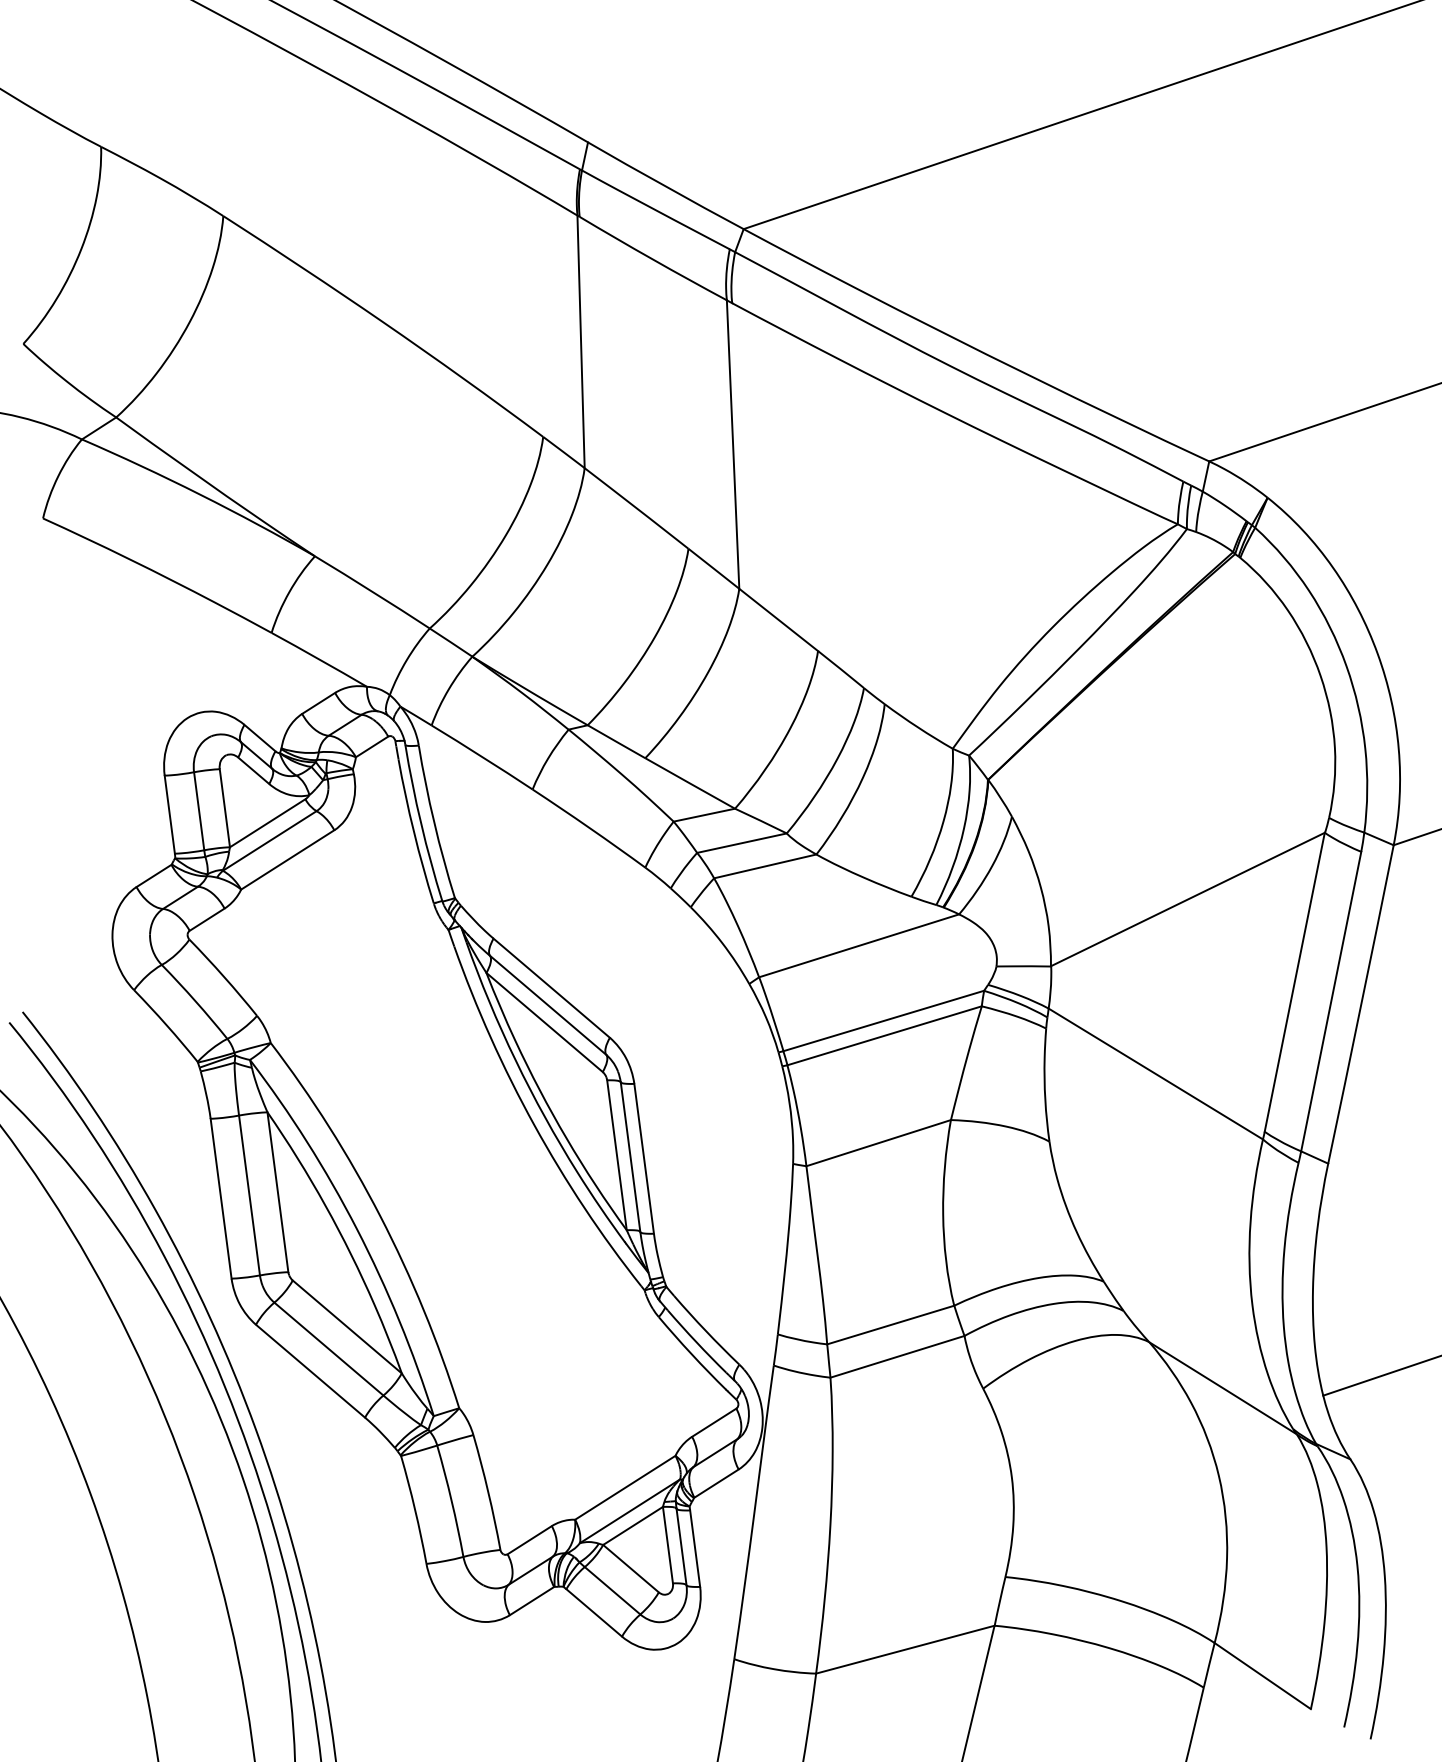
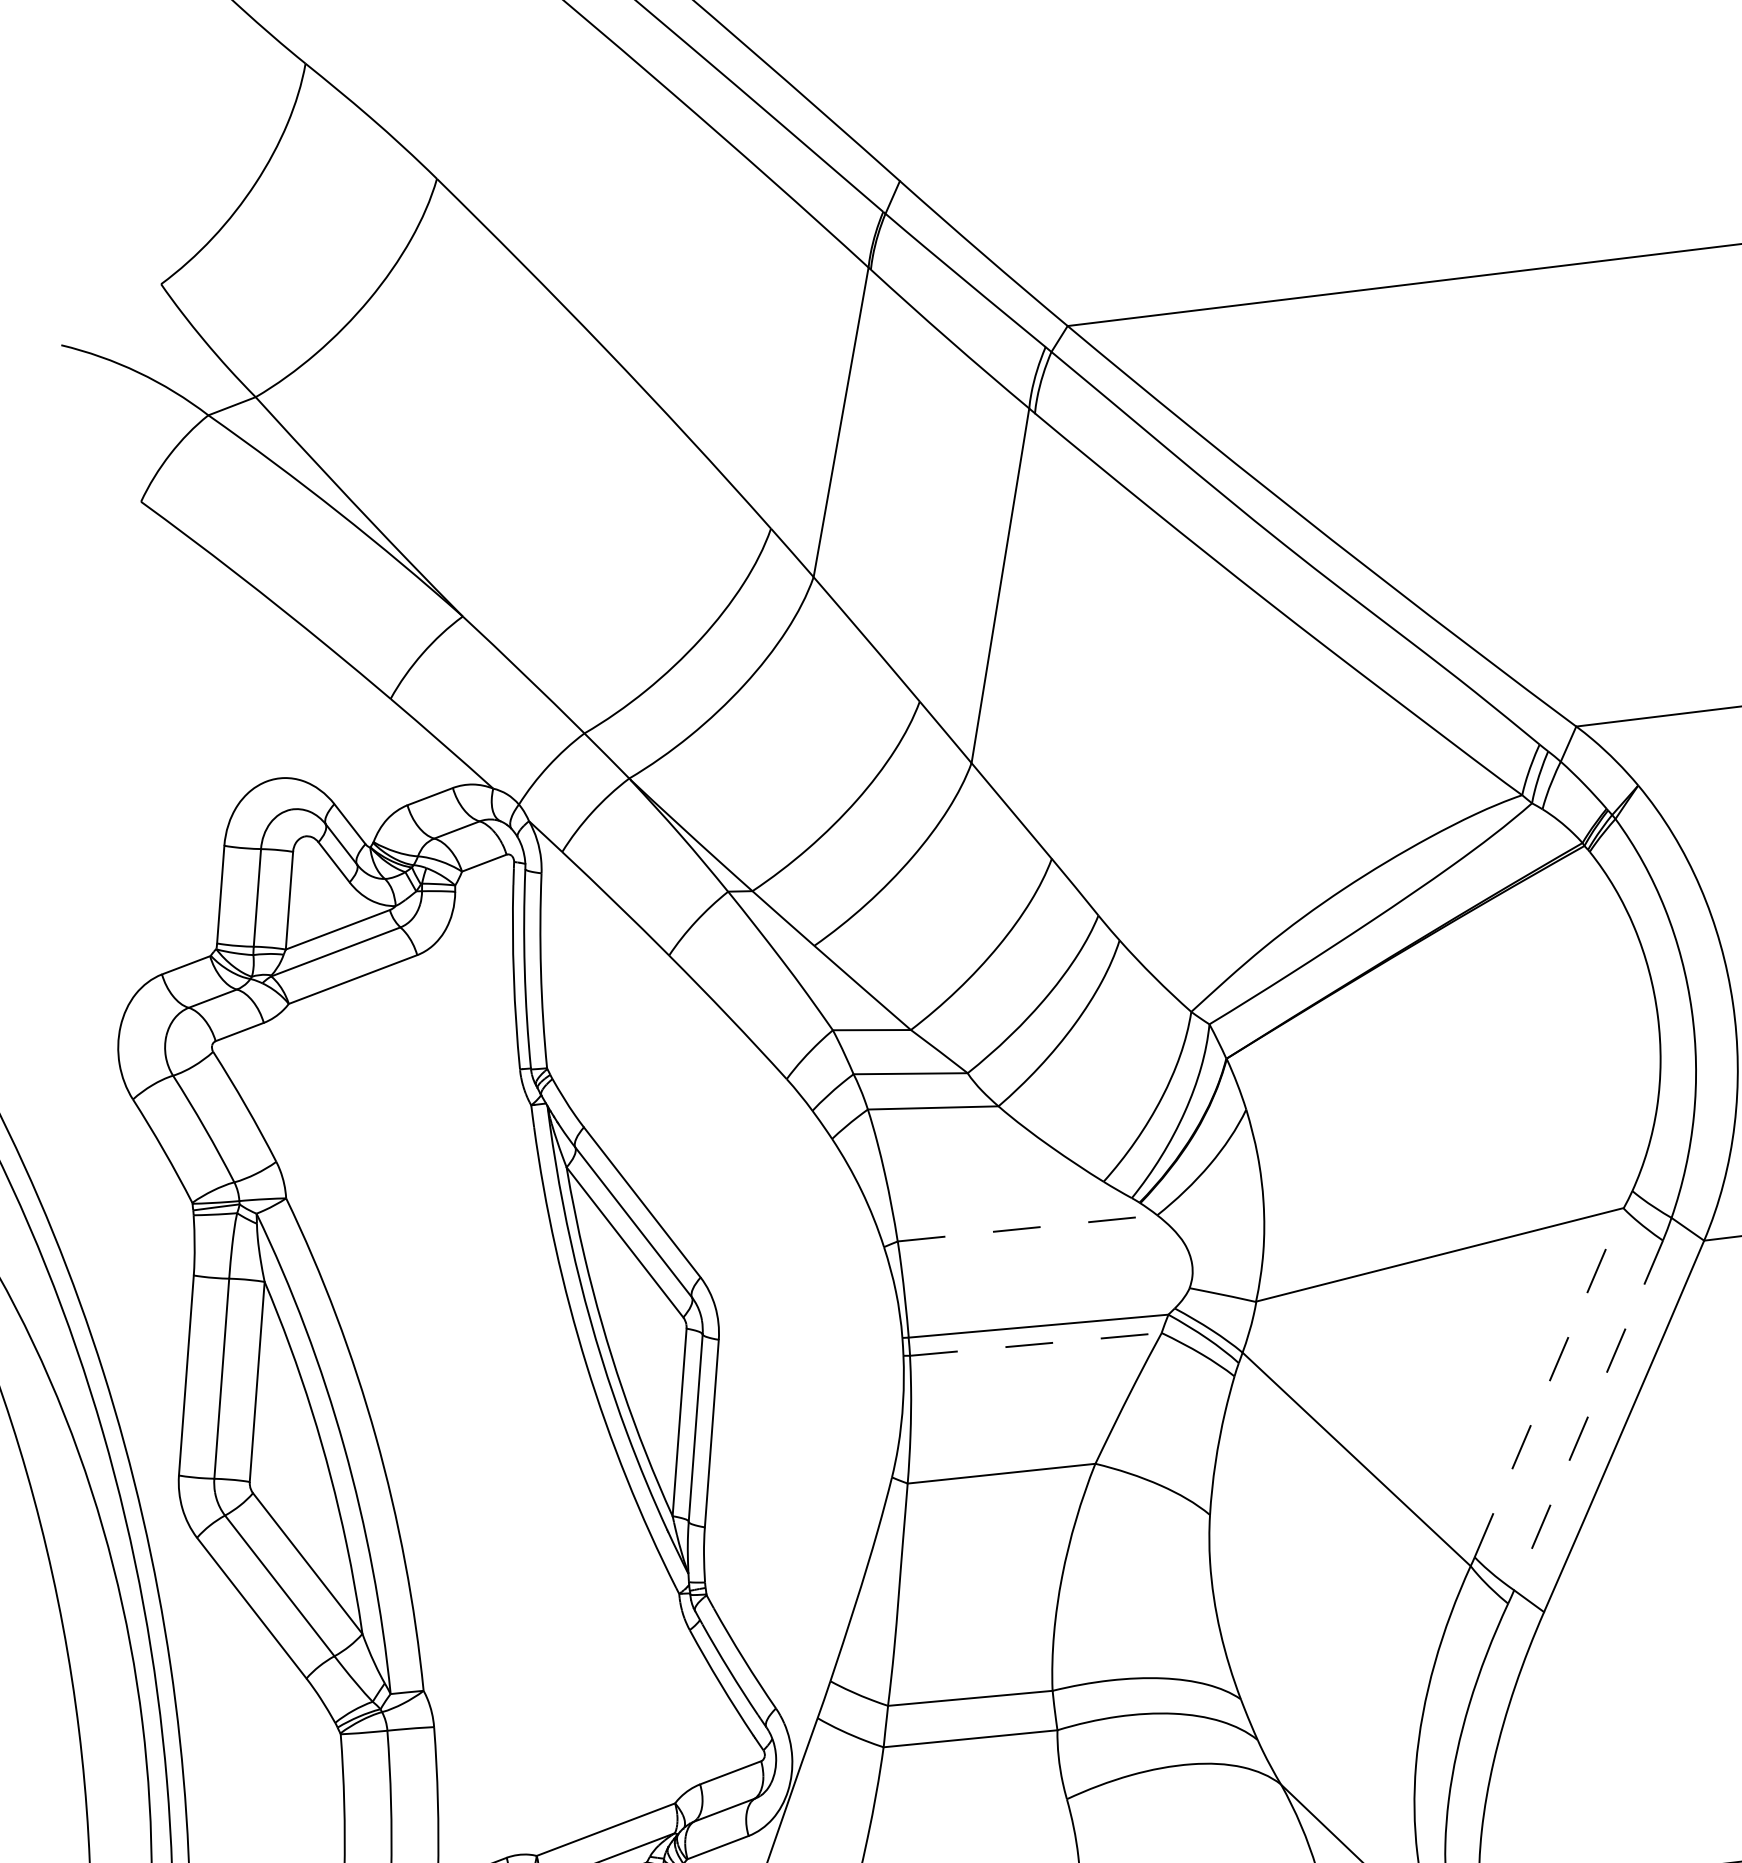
line: (859, 945) -> (1028, 1228), solid -> dashed
line: (1294, 981) -> (1548, 1381), solid -> dashed
line: (1331, 1001) -> (1588, 1415), solid -> dashed
line: (885, 1035) -> (1037, 1344), solid -> dashed

